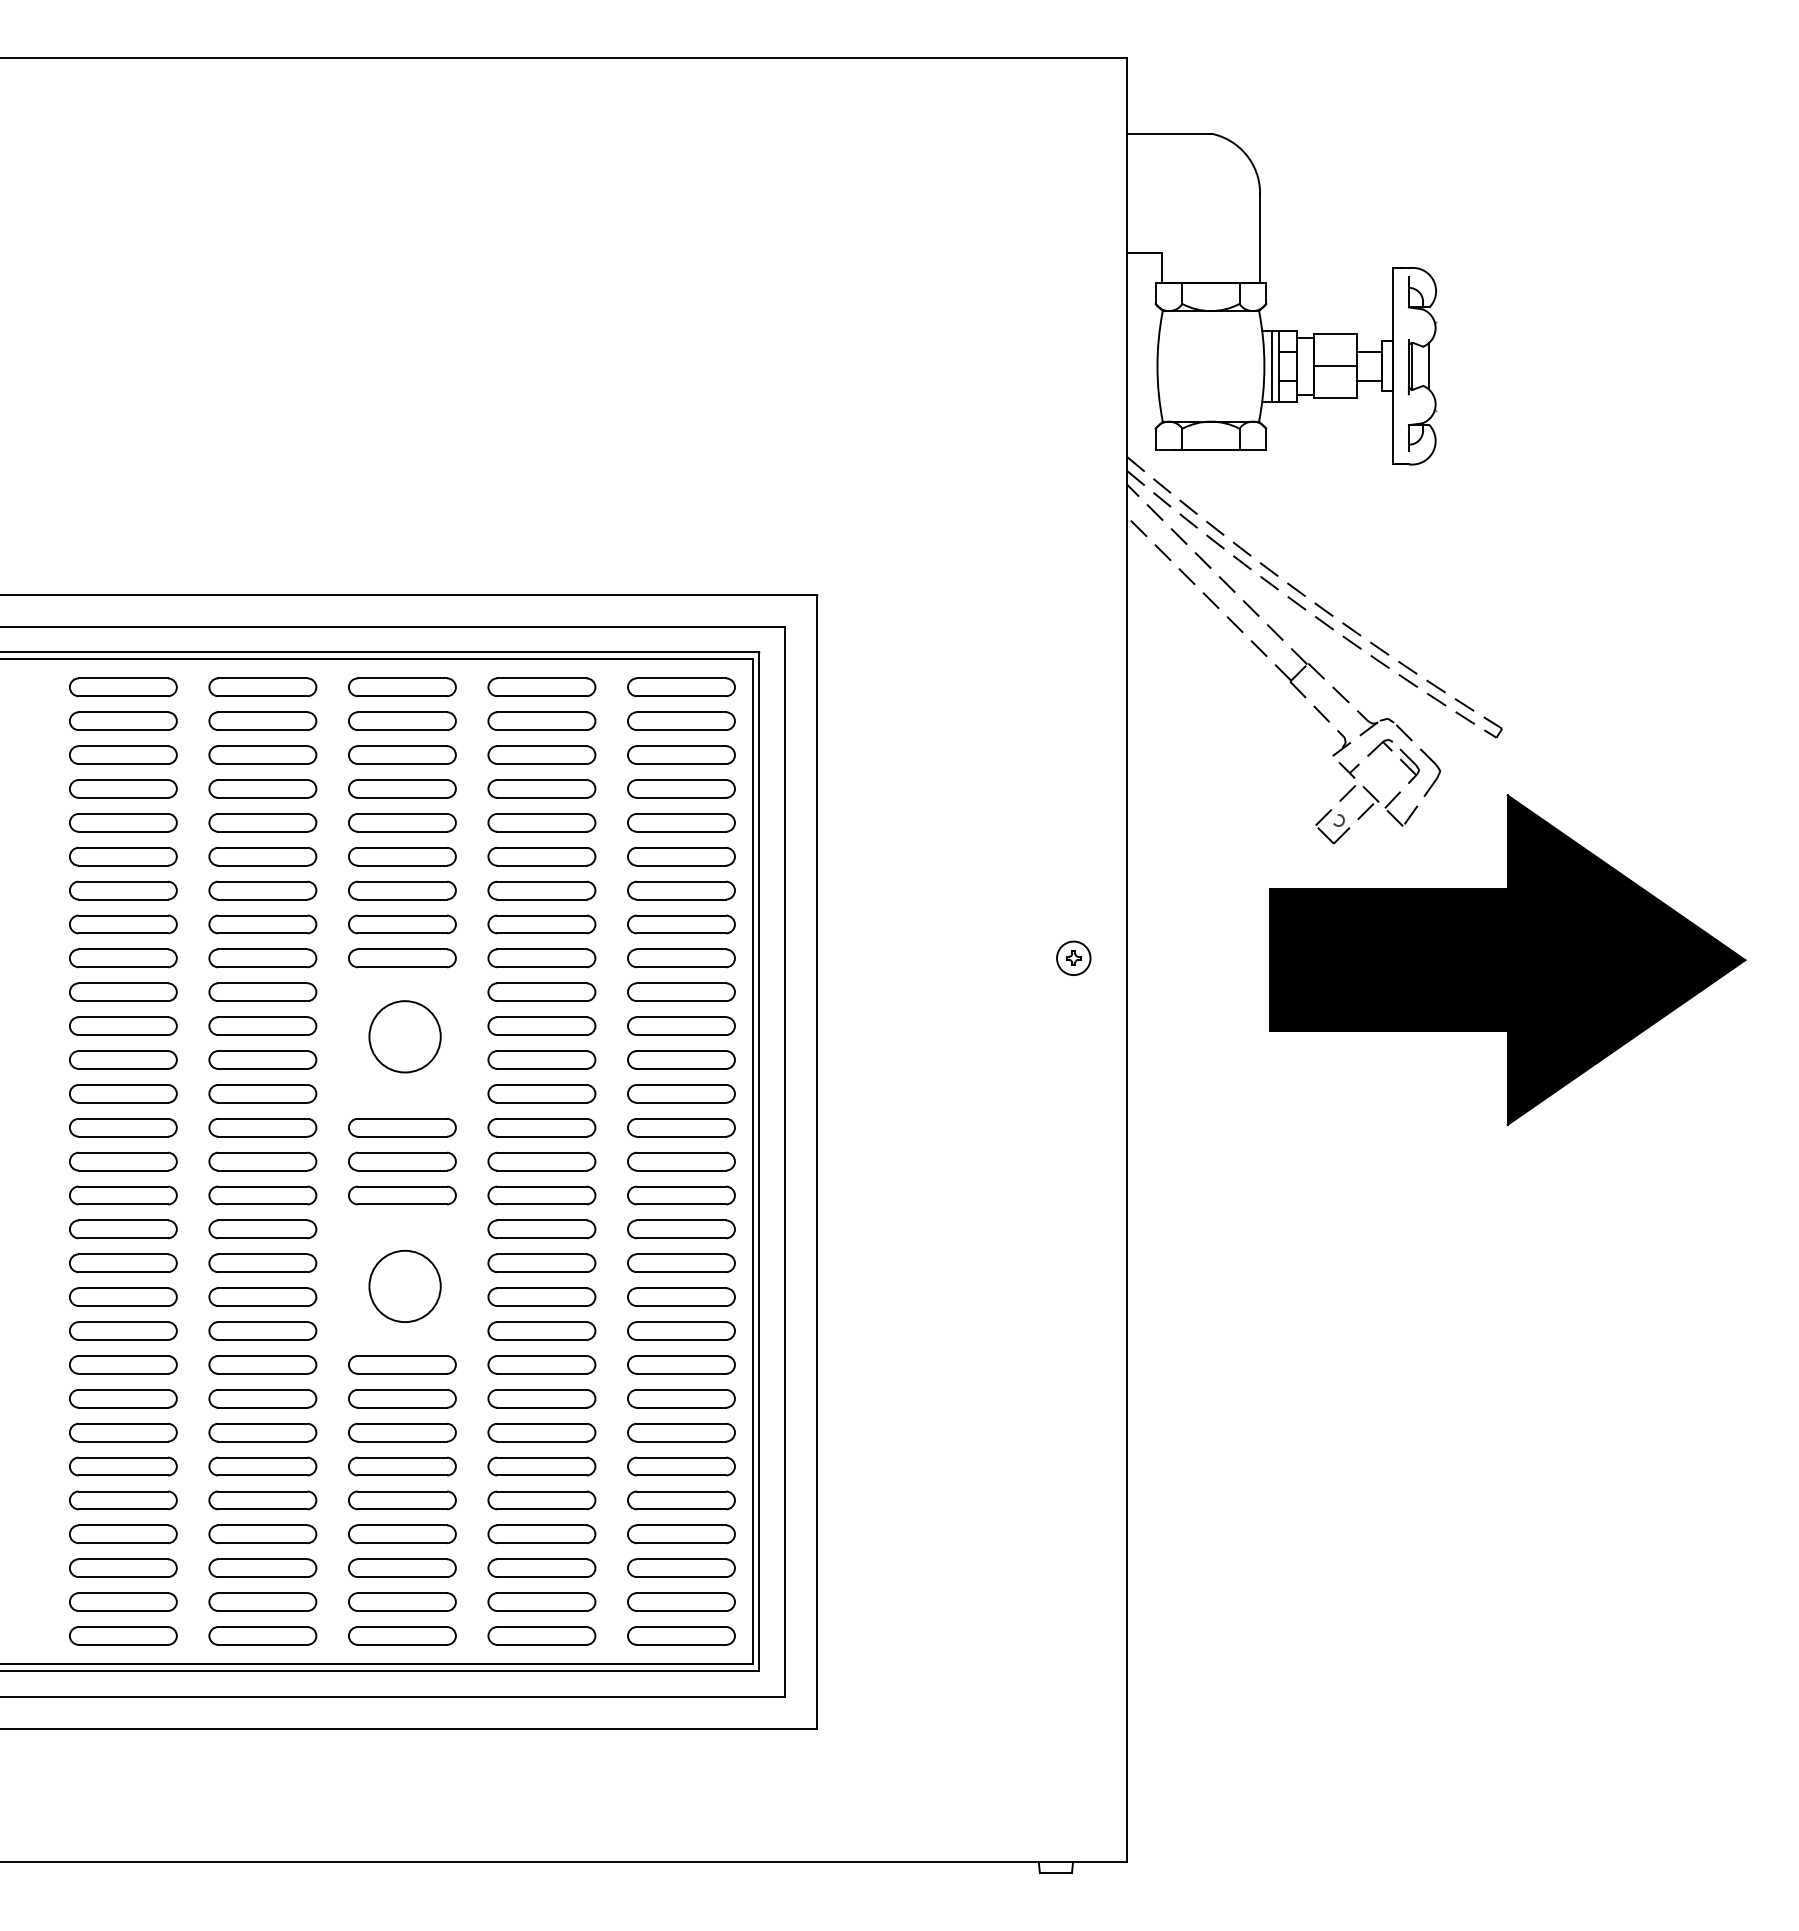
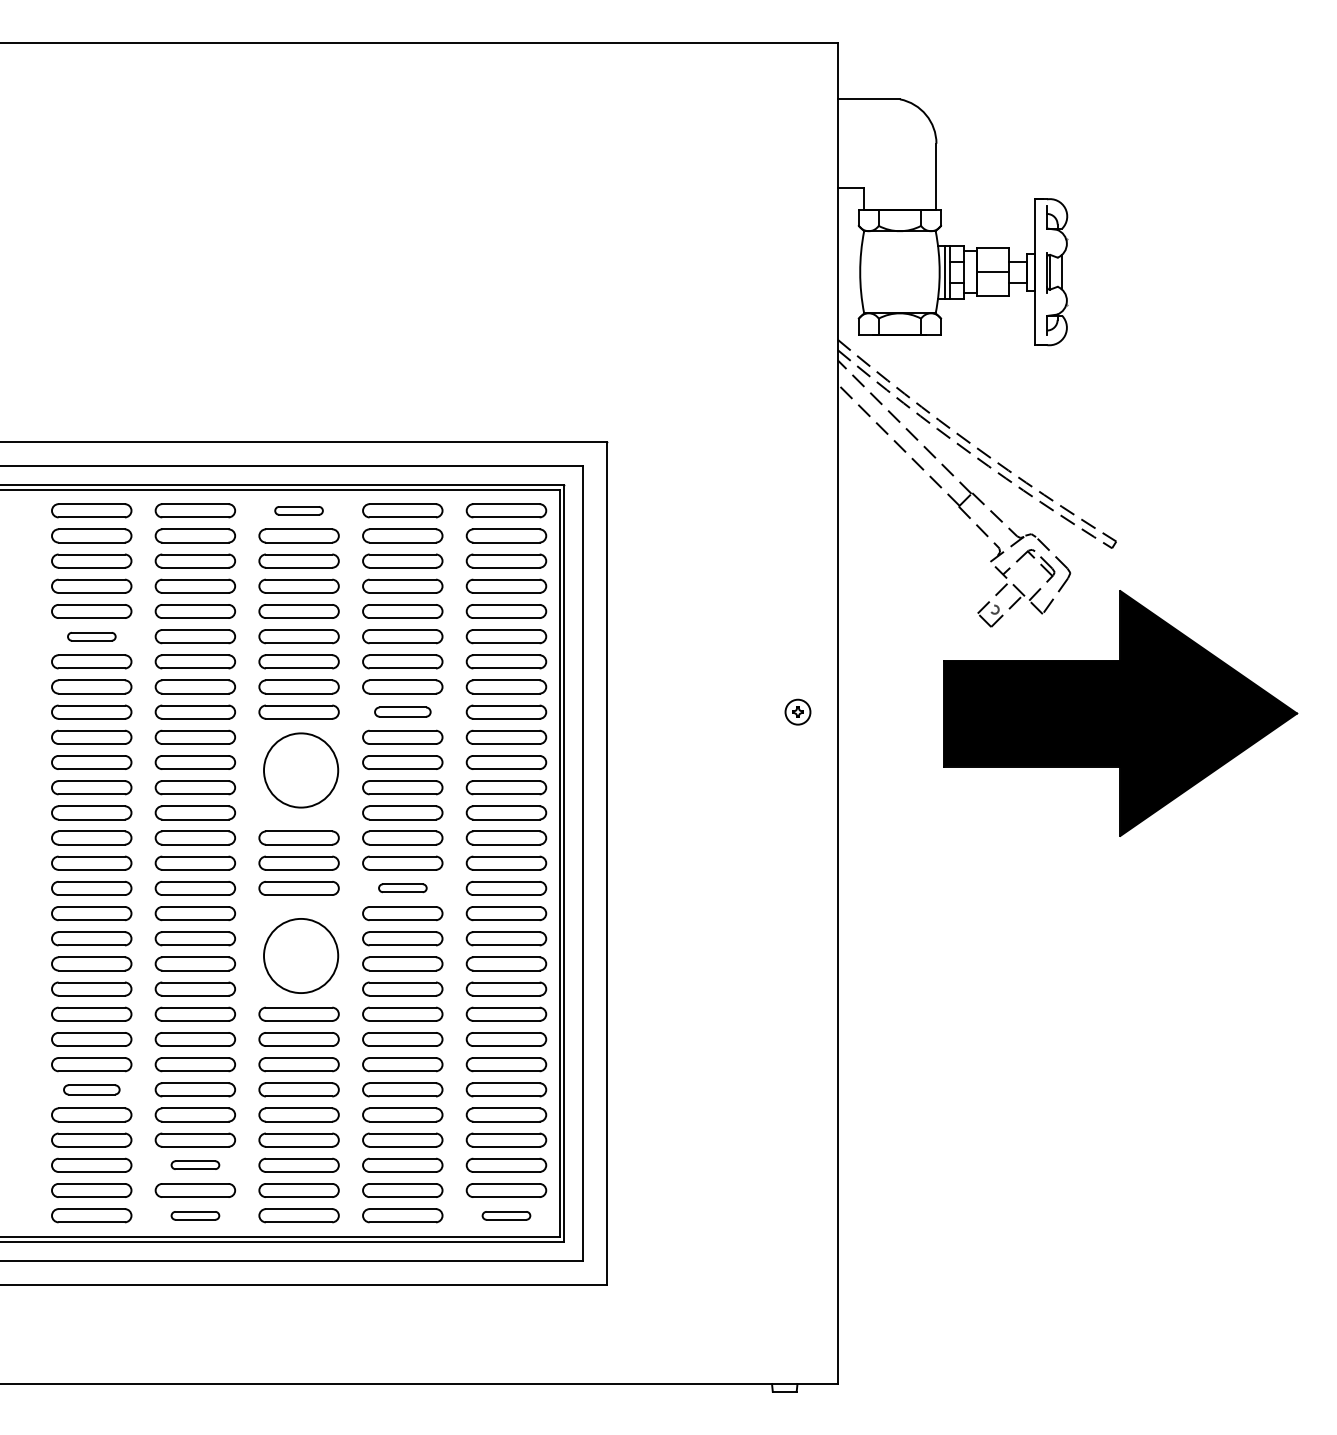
part: (401, 686) -> (298, 510), size x0.6
part: (123, 856) -> (91, 636), size x0.6
part: (541, 957) -> (402, 711), size x0.7
circle: (404, 1036) -> (300, 770), size x1.4
part: (541, 1194) -> (402, 887), size x0.6
circle: (404, 1285) -> (300, 955), size x1.4
part: (123, 1466) -> (91, 1089), size x0.7
part: (262, 1567) -> (195, 1164), size x0.6
part: (262, 1635) -> (195, 1215), size x0.6
part: (681, 1635) -> (506, 1215), size x0.6

